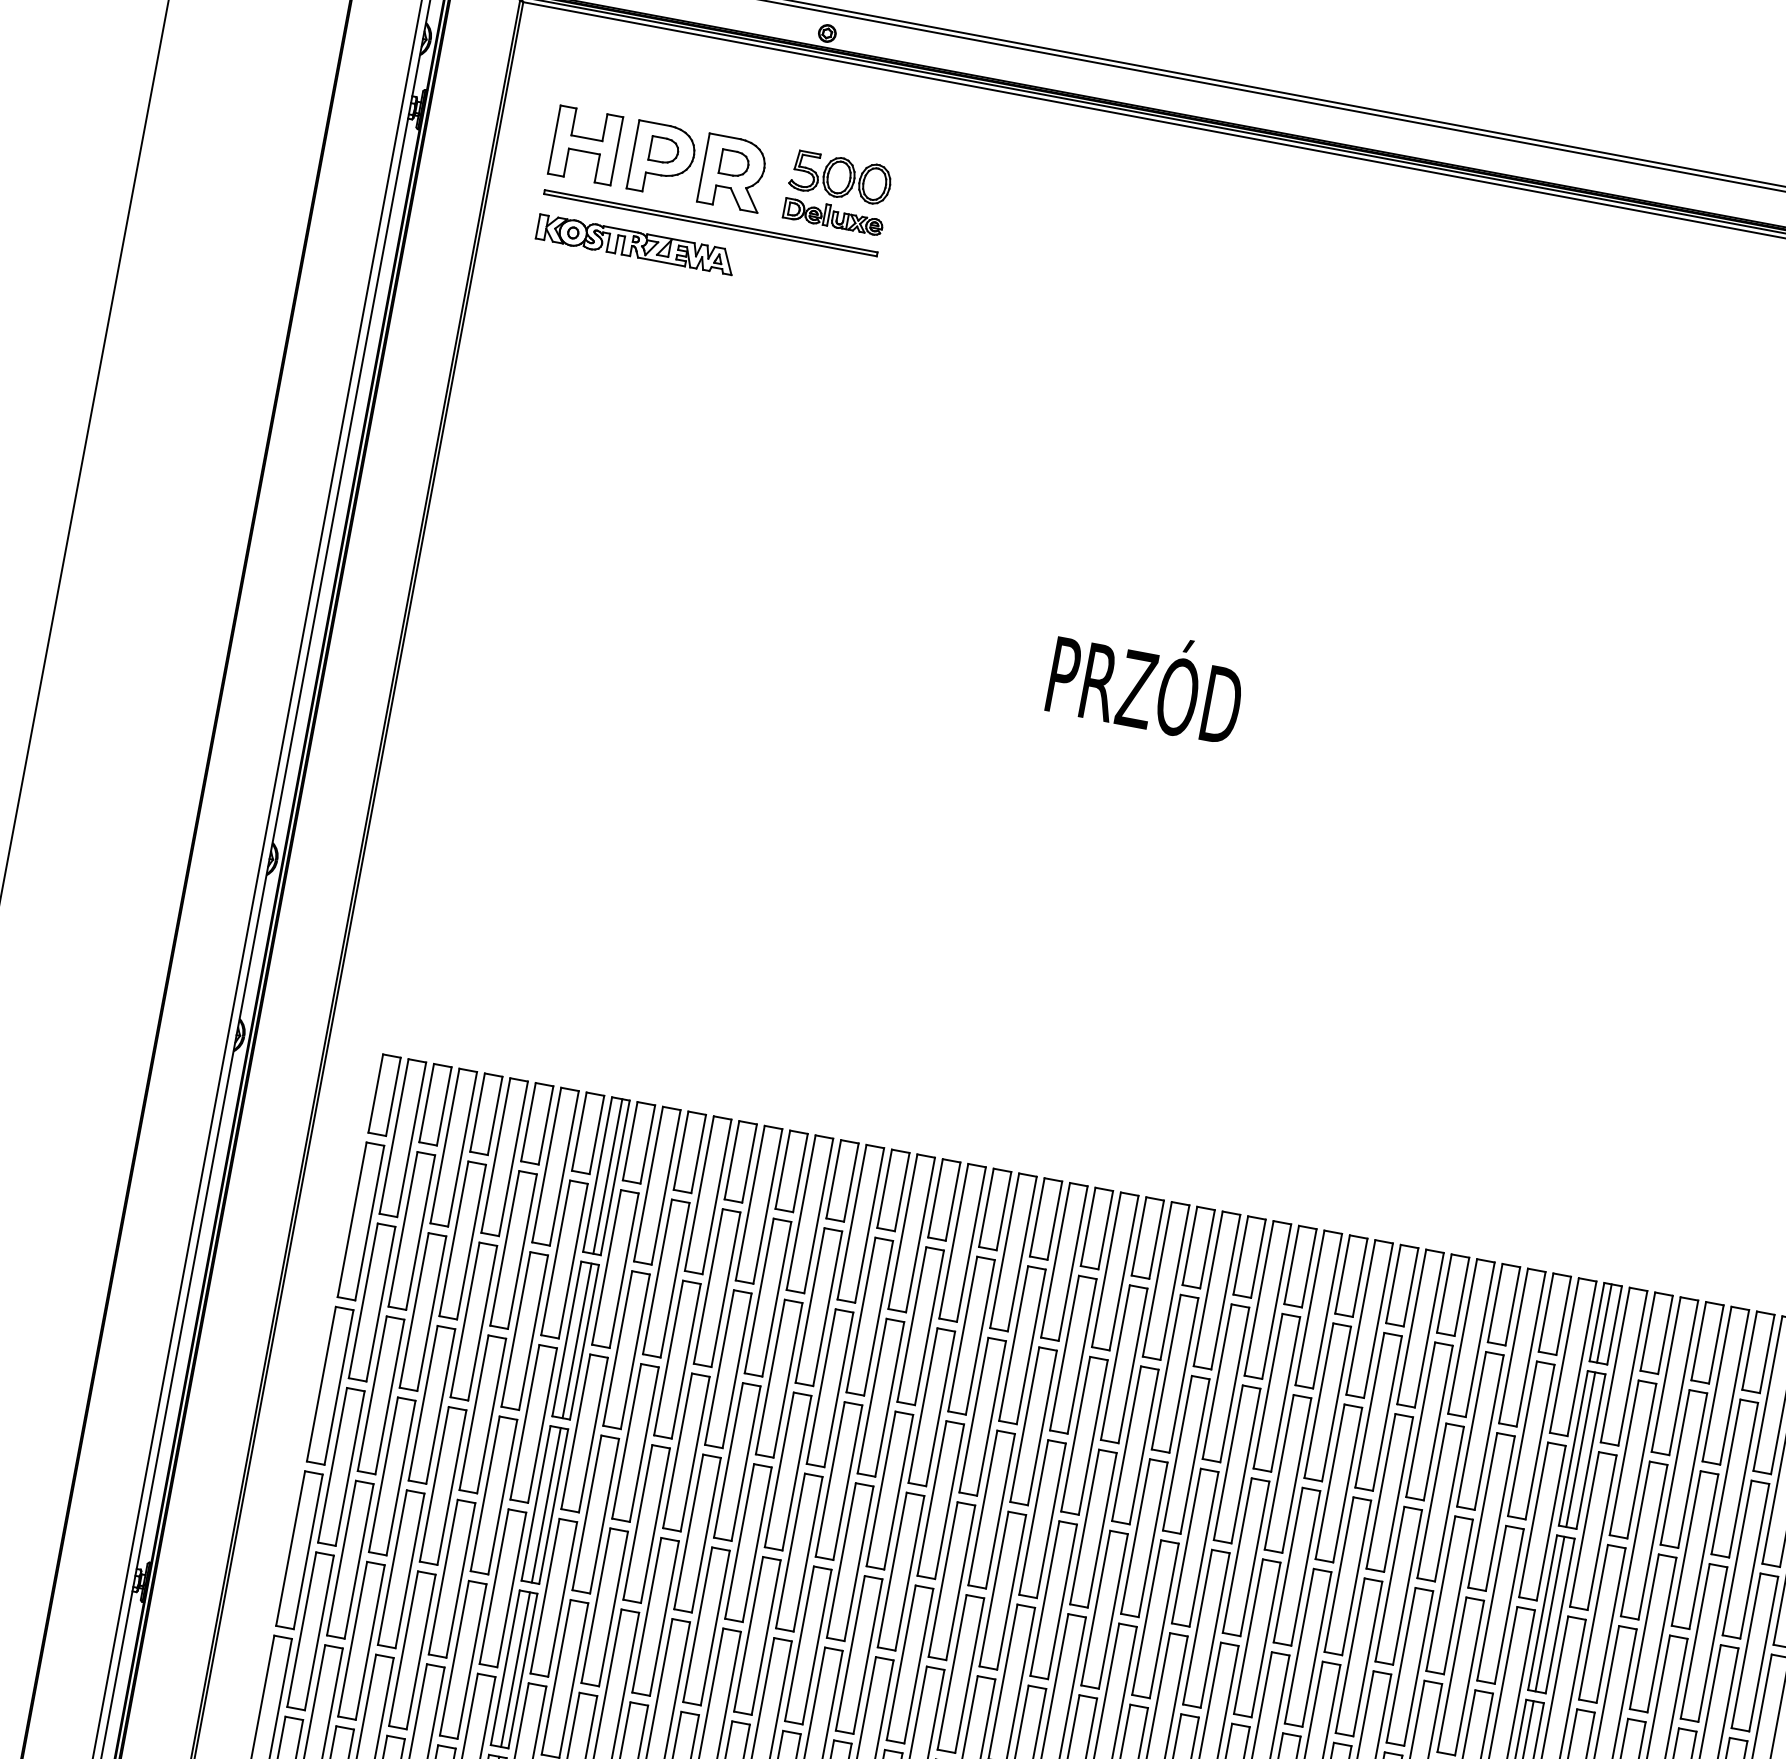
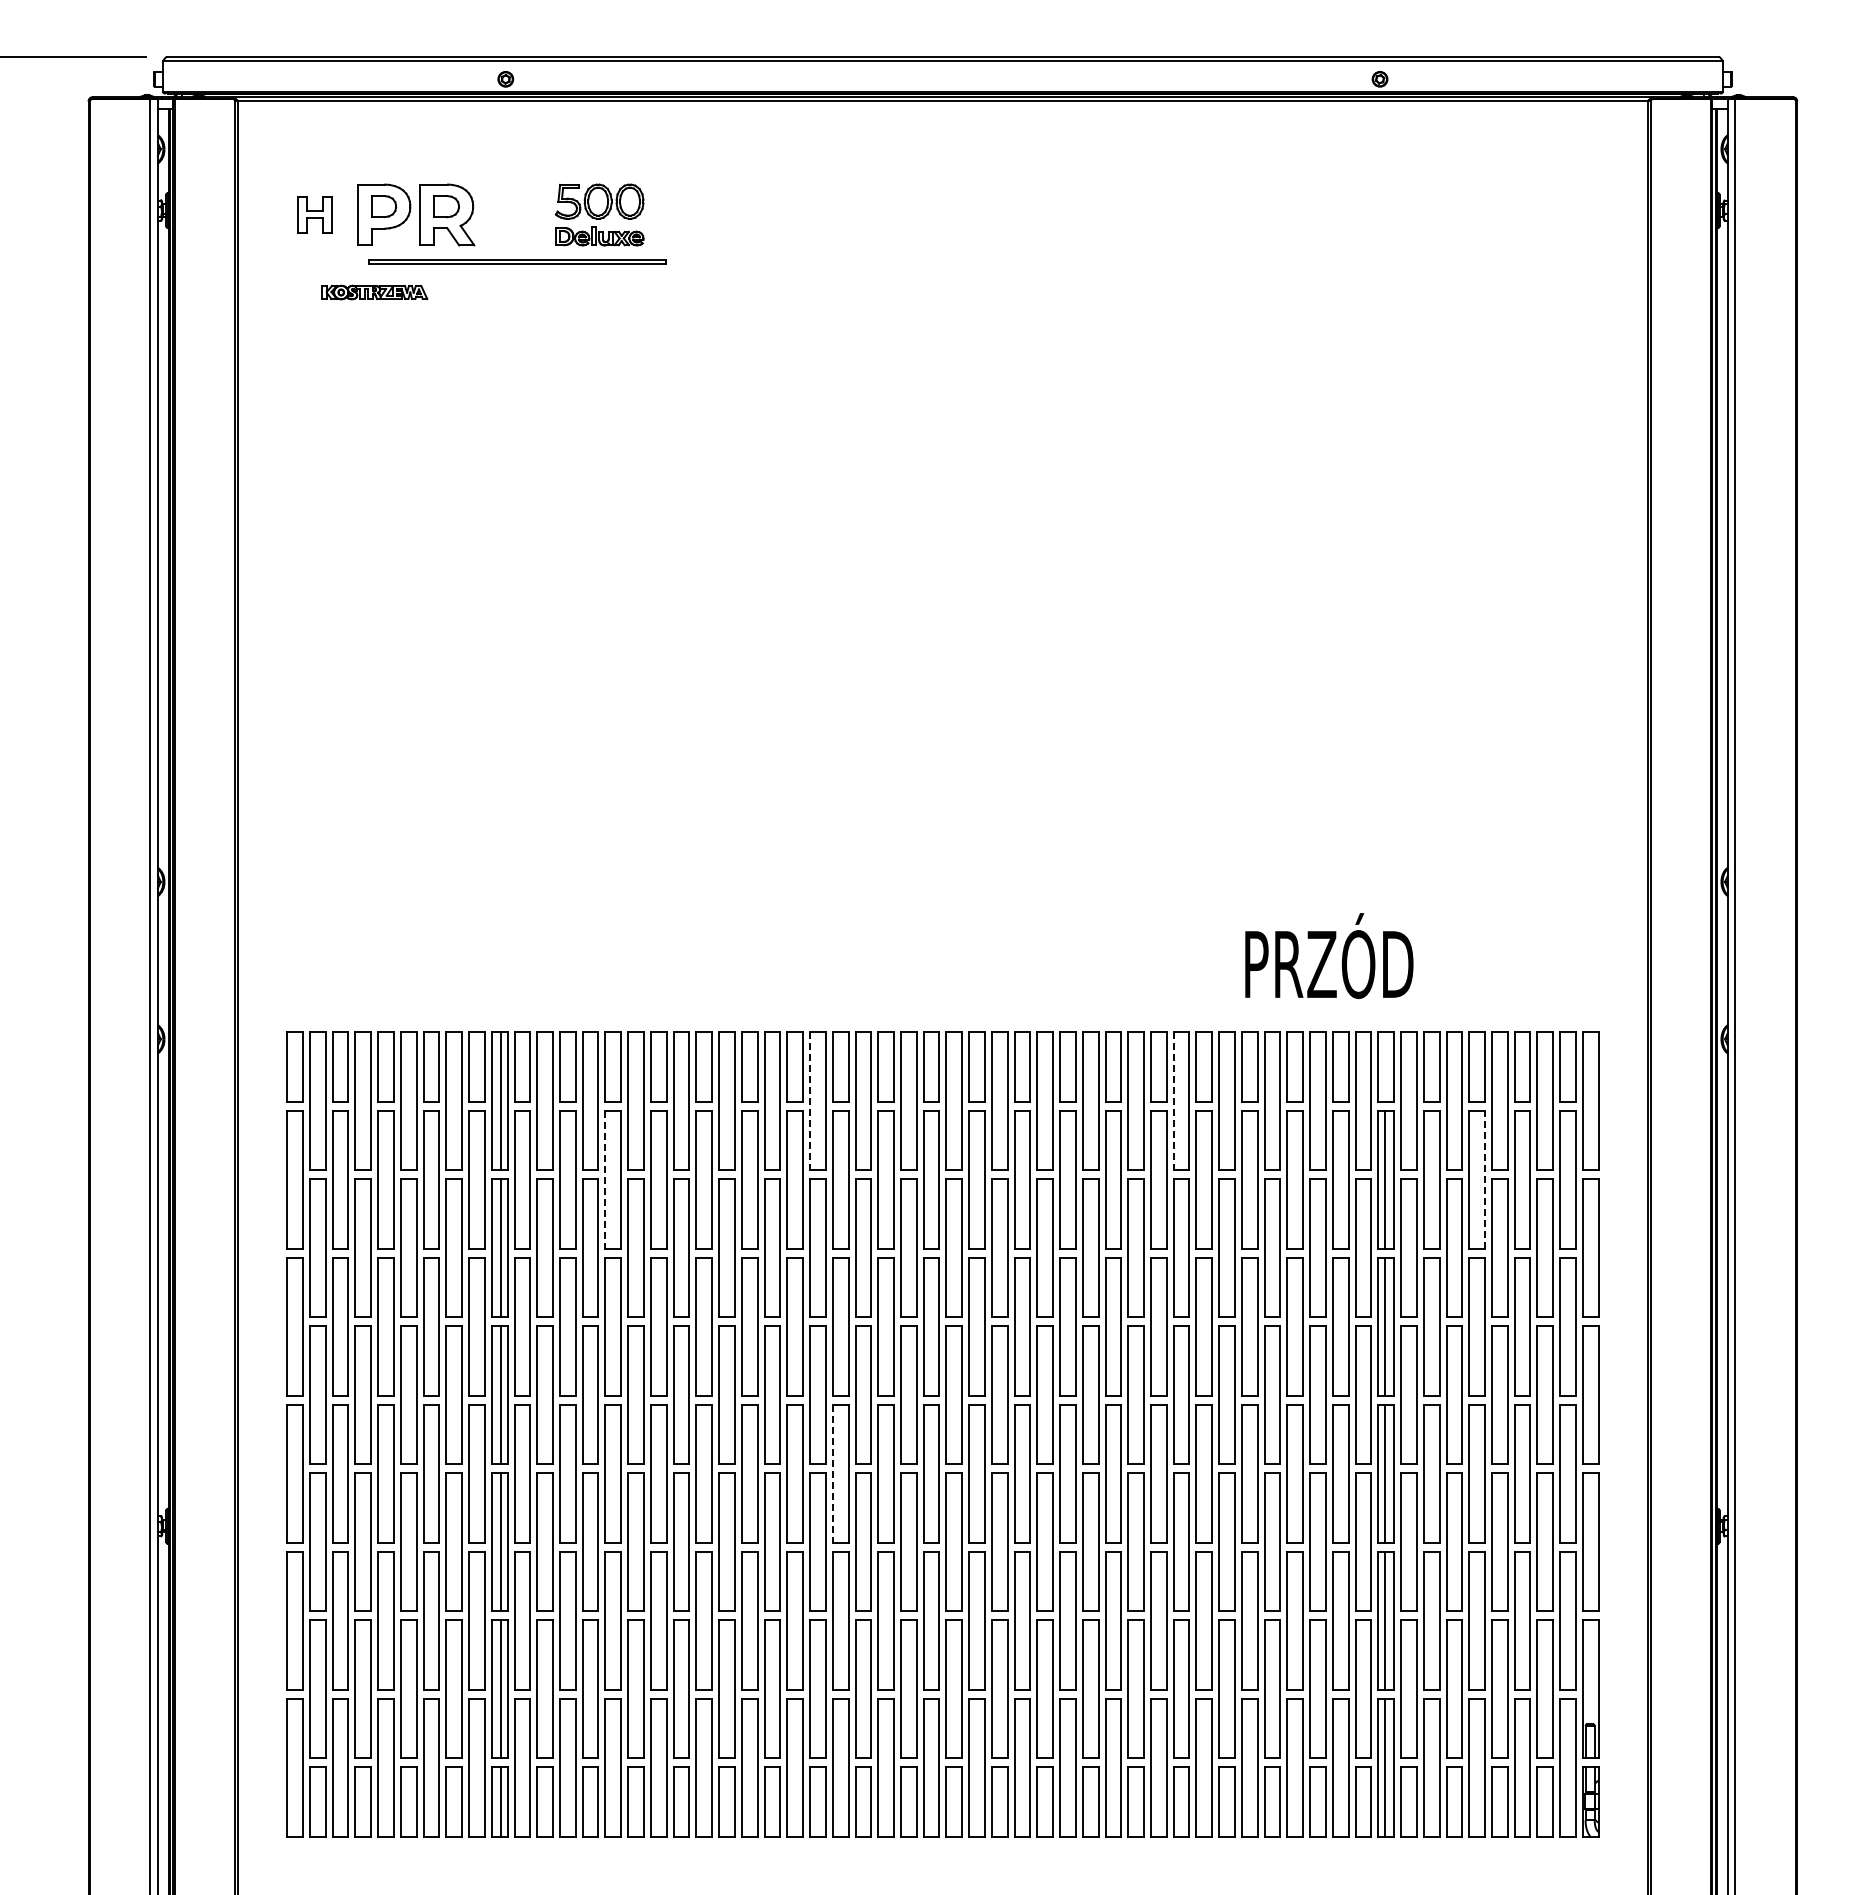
part: (584, 144) -> (314, 214), size x0.6
part: (837, 192) -> (599, 214), moved
part: (710, 222) -> (517, 261), moved
part: (635, 244) -> (374, 292), size x0.6
text: (1147, 682) -> (1329, 956), moved
line: (954, 1241) -> (810, 1101), solid -> dashed
line: (708, 1286) -> (605, 1180), solid -> dashed
line: (1360, 1317) -> (1173, 1101), solid -> dashed
line: (1603, 1323) -> (1384, 1067), removed
line: (1692, 1469) -> (1484, 1179), solid -> dashed
line: (900, 1663) -> (832, 1474), solid -> dashed

